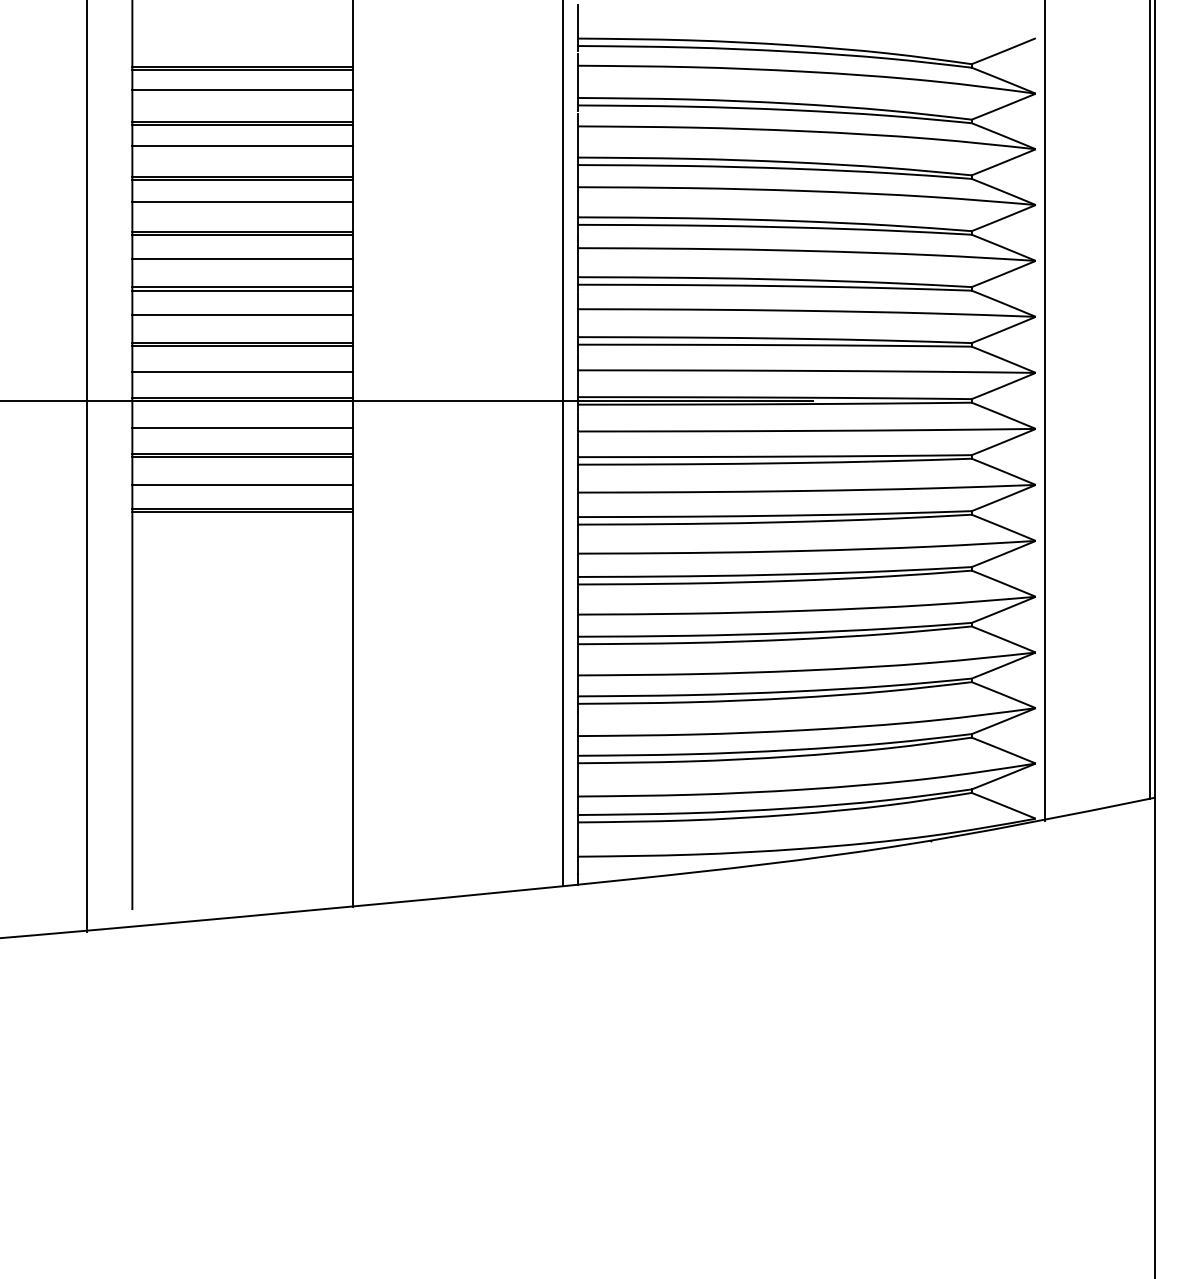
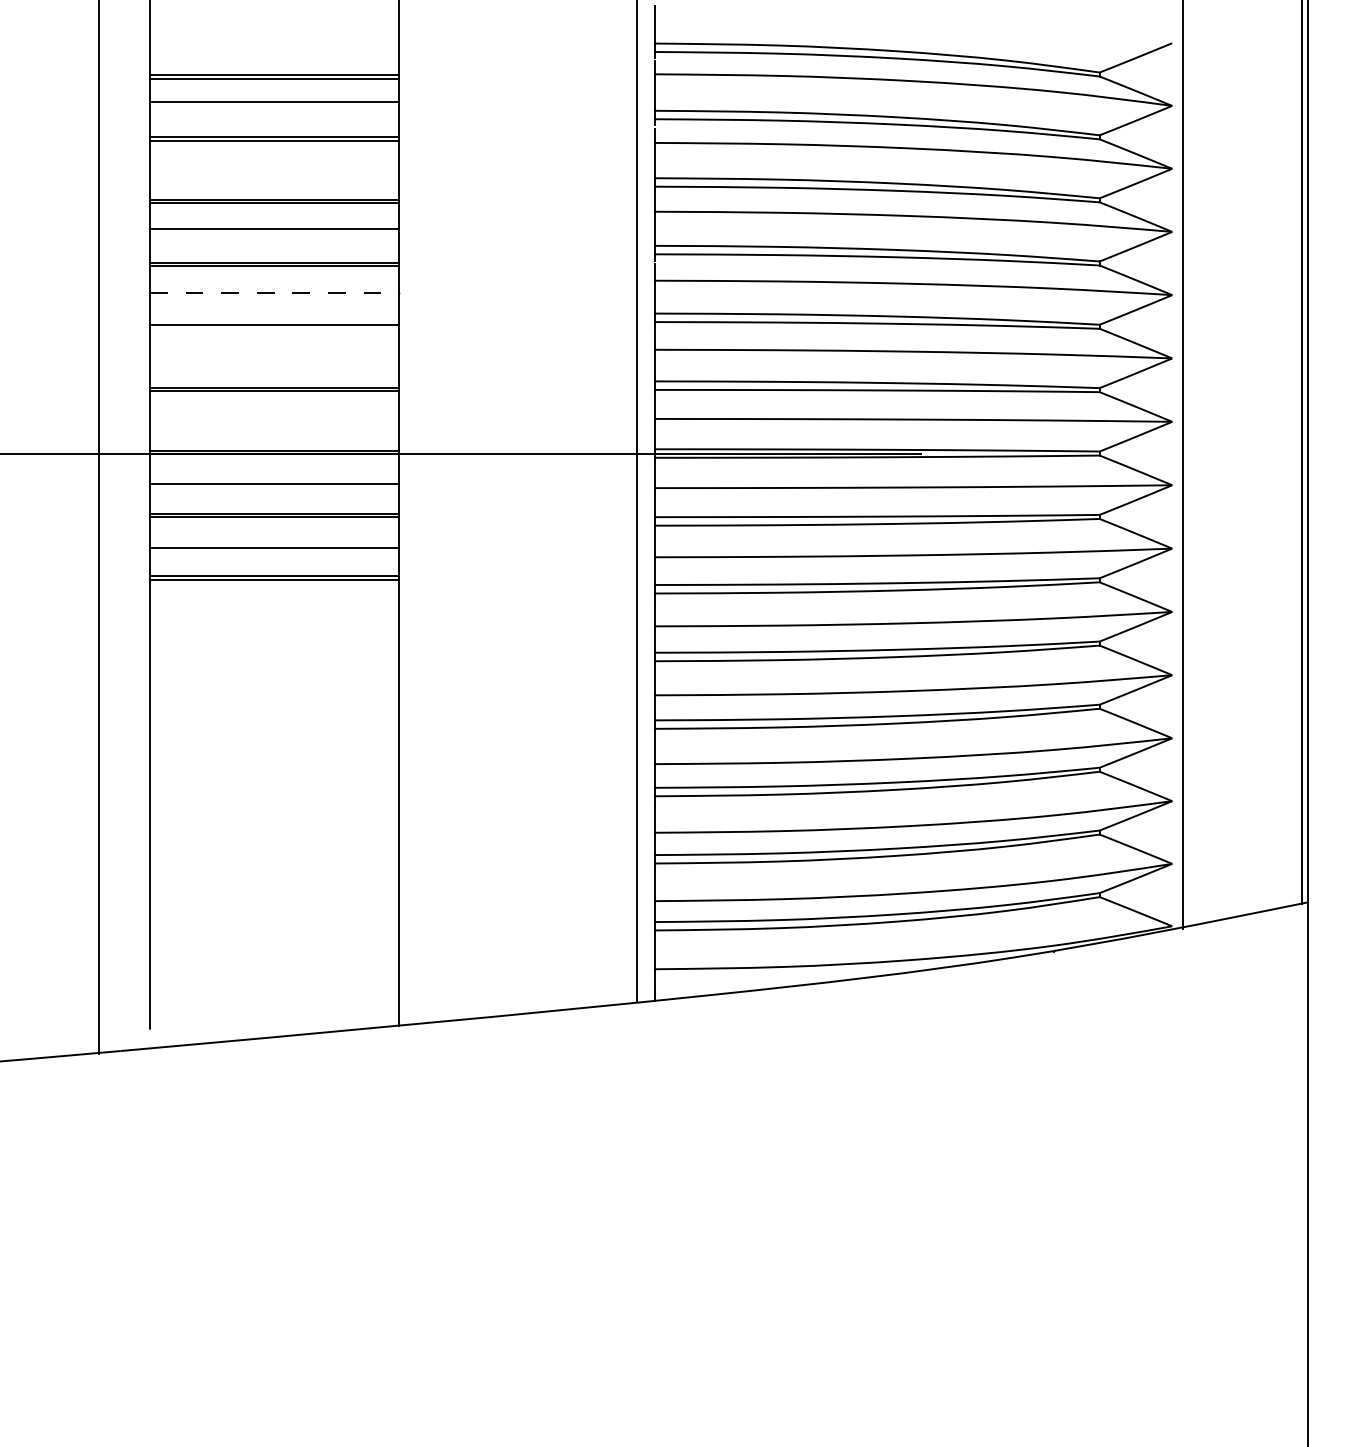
line: (242, 146) -> (274, 165), removed
line: (242, 258) -> (274, 292), solid -> dashed
line: (242, 290) -> (274, 328), removed
line: (242, 315) -> (274, 356), removed
line: (242, 371) -> (274, 420), removed

